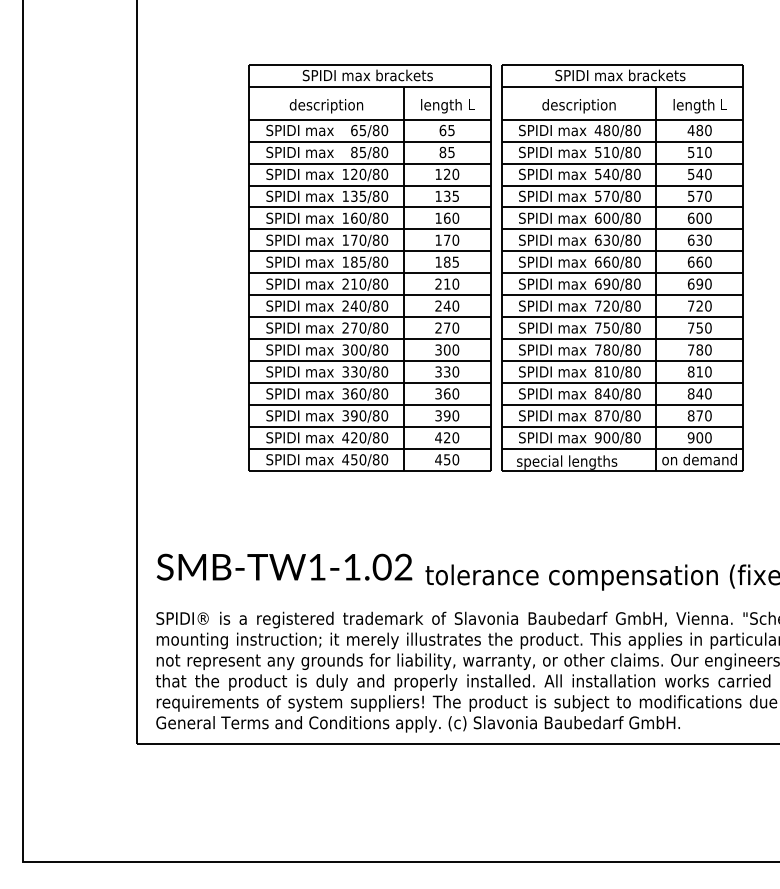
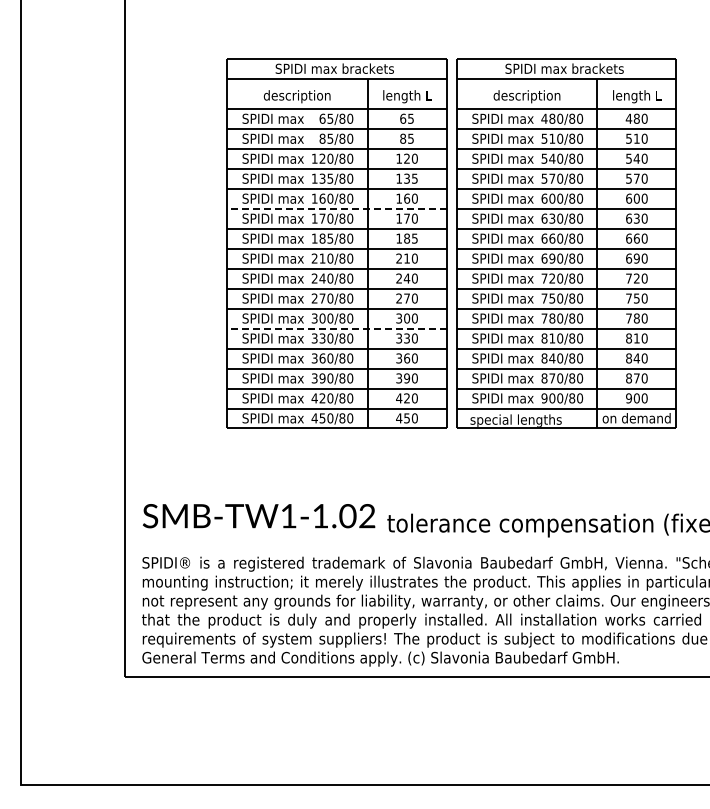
line: (369, 229) -> (336, 208), solid -> dashed
line: (369, 360) -> (336, 328), solid -> dashed

